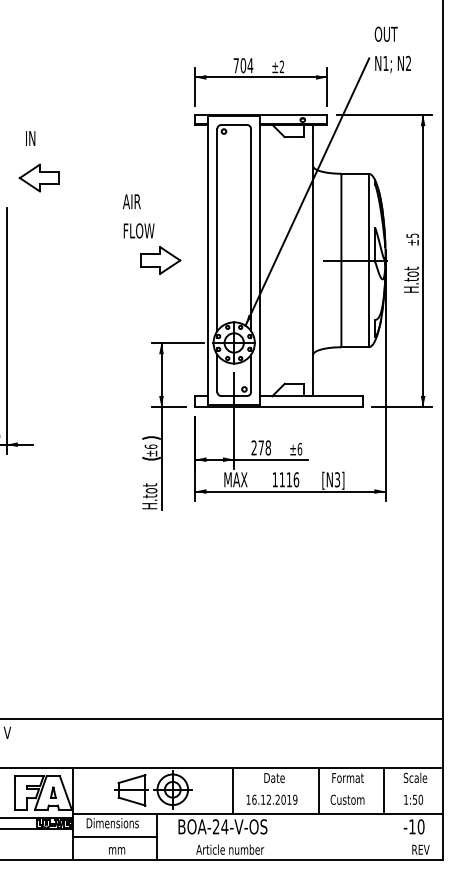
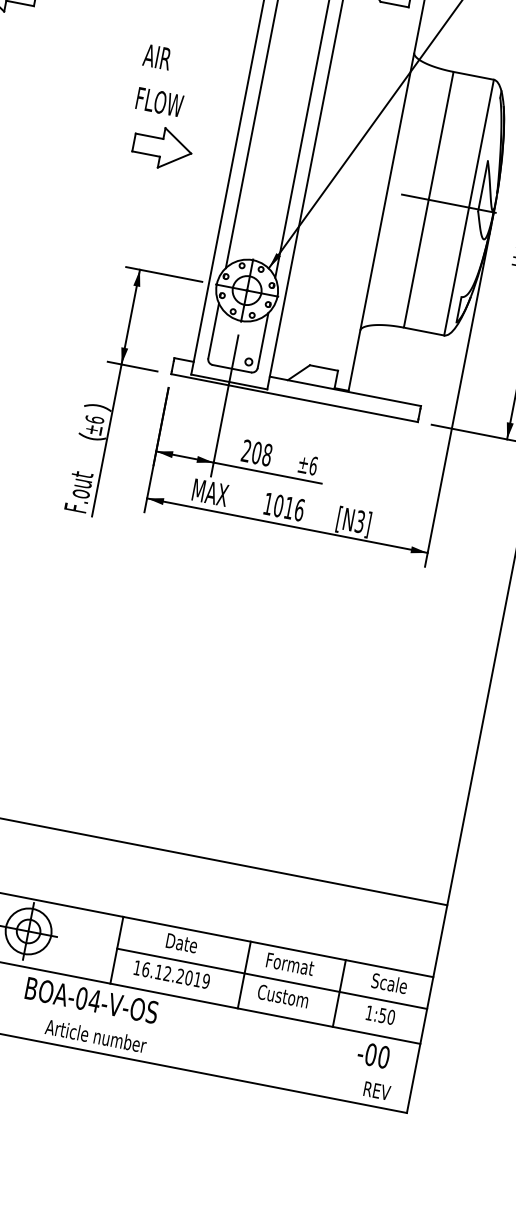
text: (138, 216) -> (162, 80), moved
text: (260, 447) -> (255, 452), 278 -> 208
text: (282, 479) -> (279, 505), 1116 -> 1016
text: (149, 495) -> (78, 491), H.tot -> F.out
line: (337, 789) -> (271, 978), added
text: (215, 826) -> (81, 997), BOA-24-V-OS -> BOA-04-V-OS
text: (412, 826) -> (371, 1054), -10 -> -00

